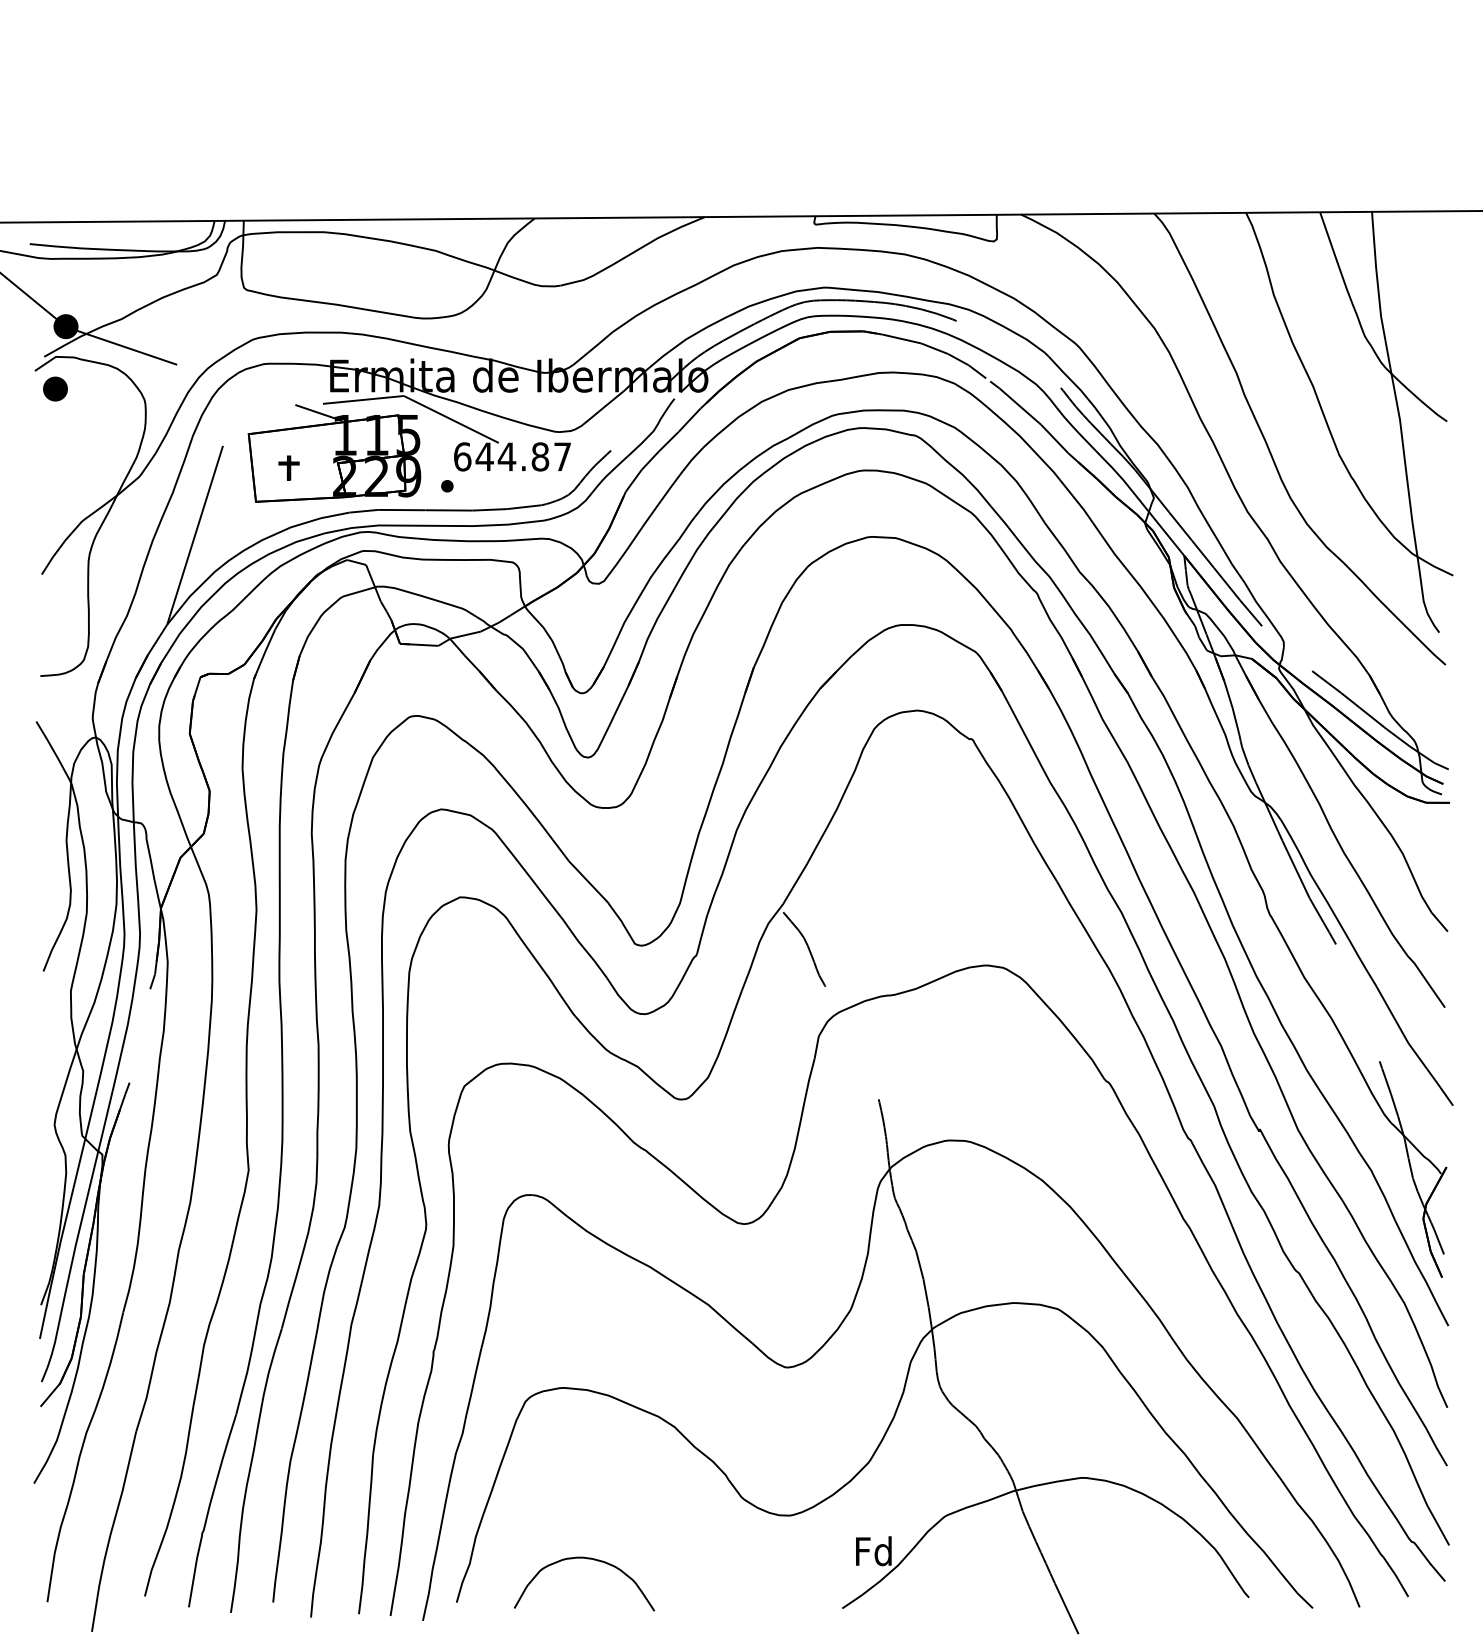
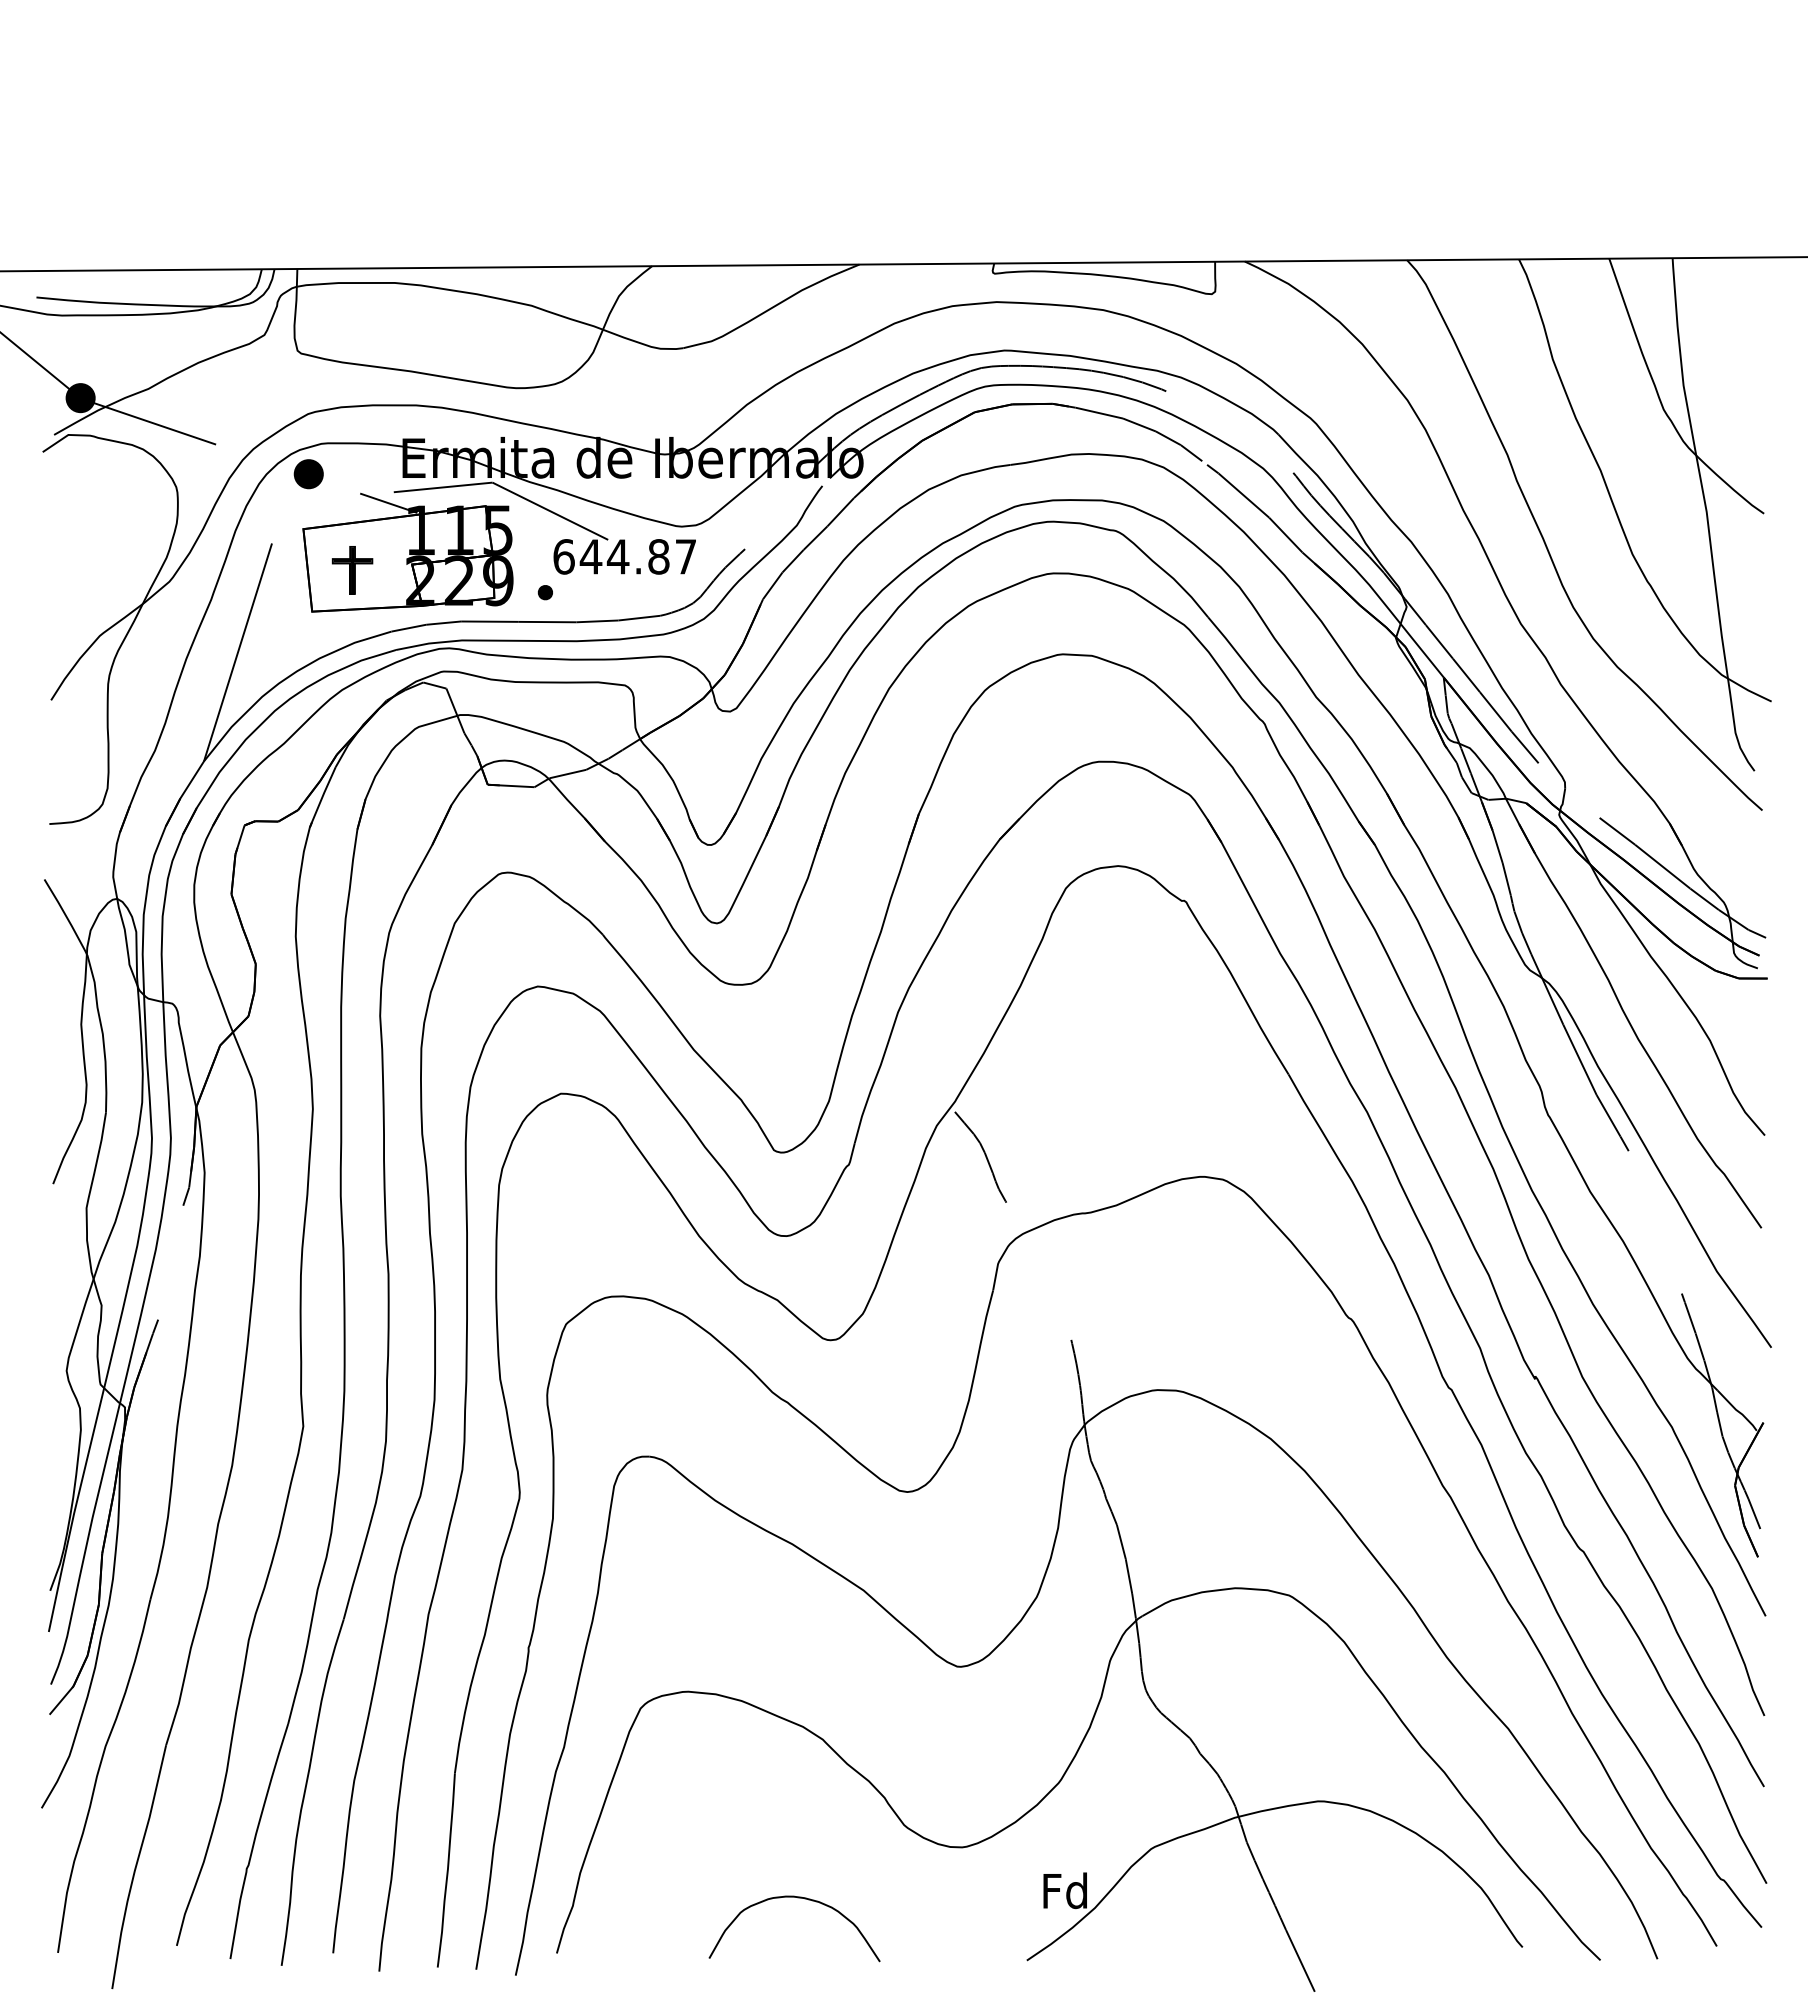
part: (55, 389) -> (308, 474), moved
part: (289, 468) -> (352, 570), size x1.67
curve: (586, 1559) -> (797, 1898), moved

